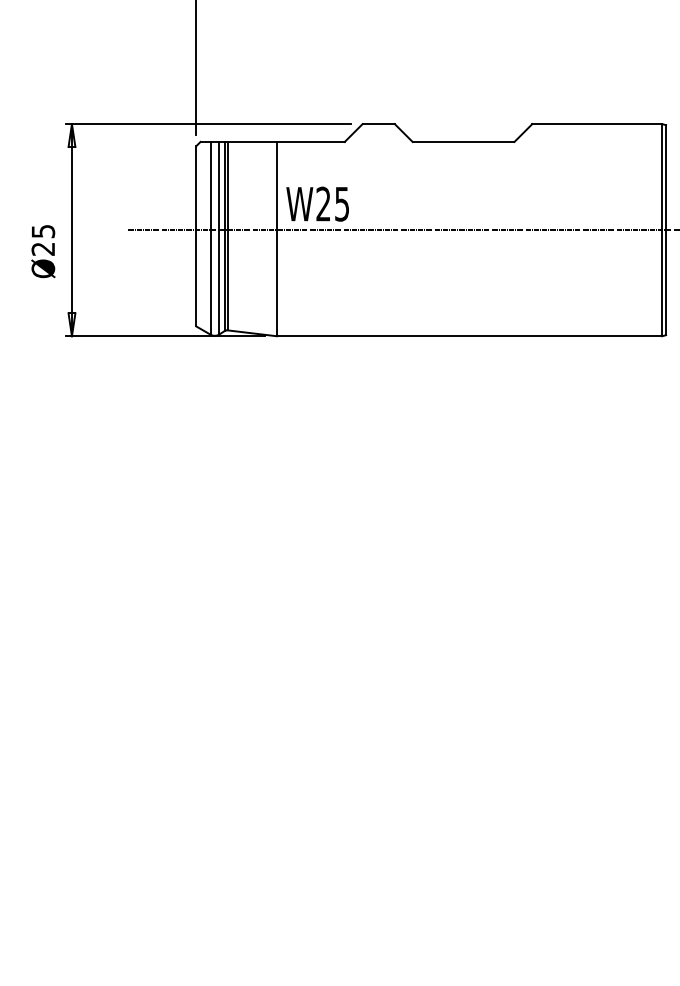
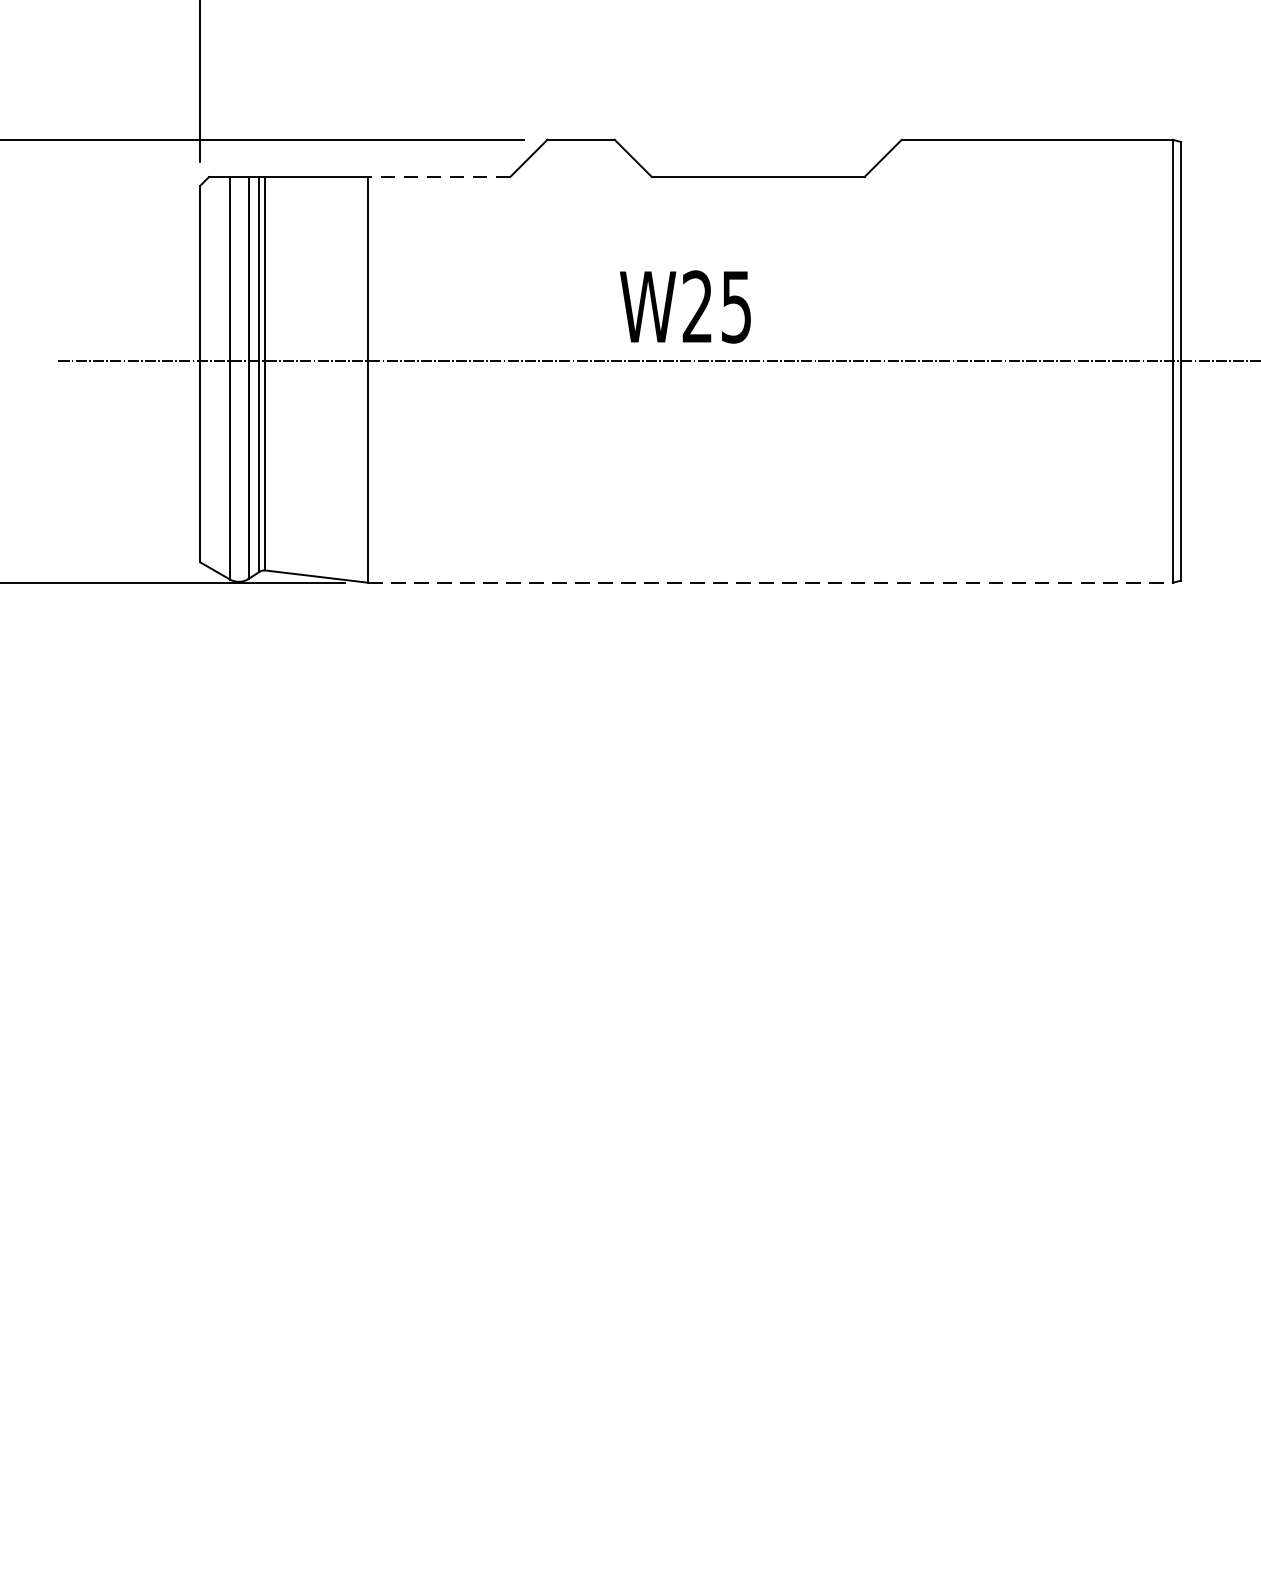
line: (310, 141) -> (438, 176), solid -> dashed
text: (317, 203) -> (685, 305), moved
line: (469, 336) -> (770, 583), solid -> dashed

